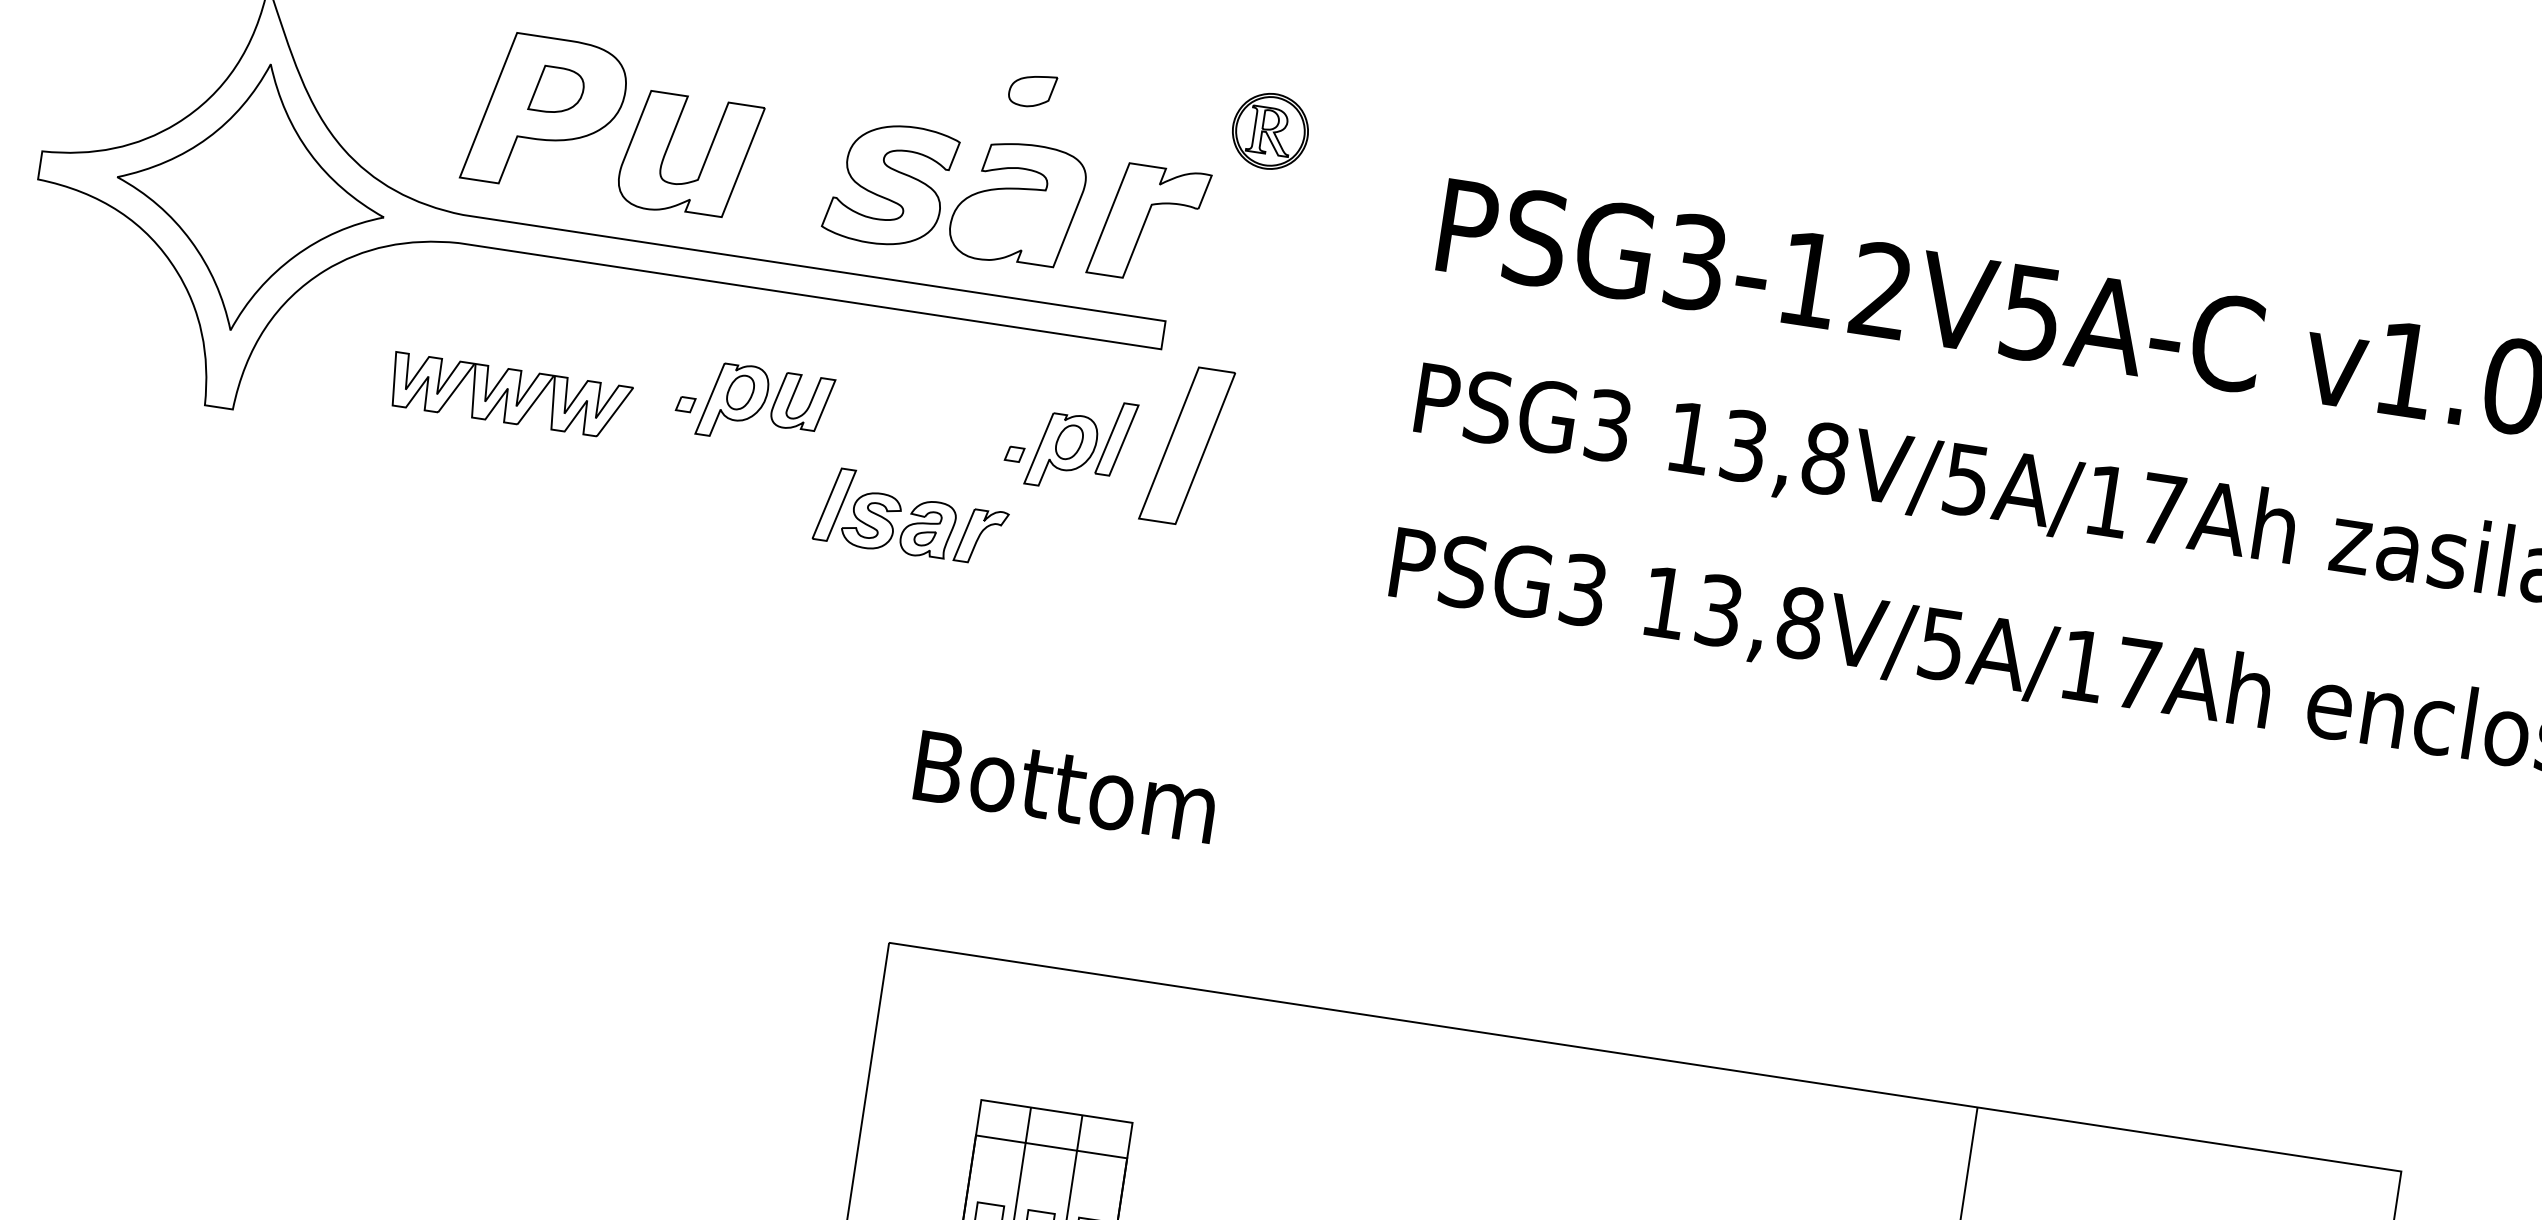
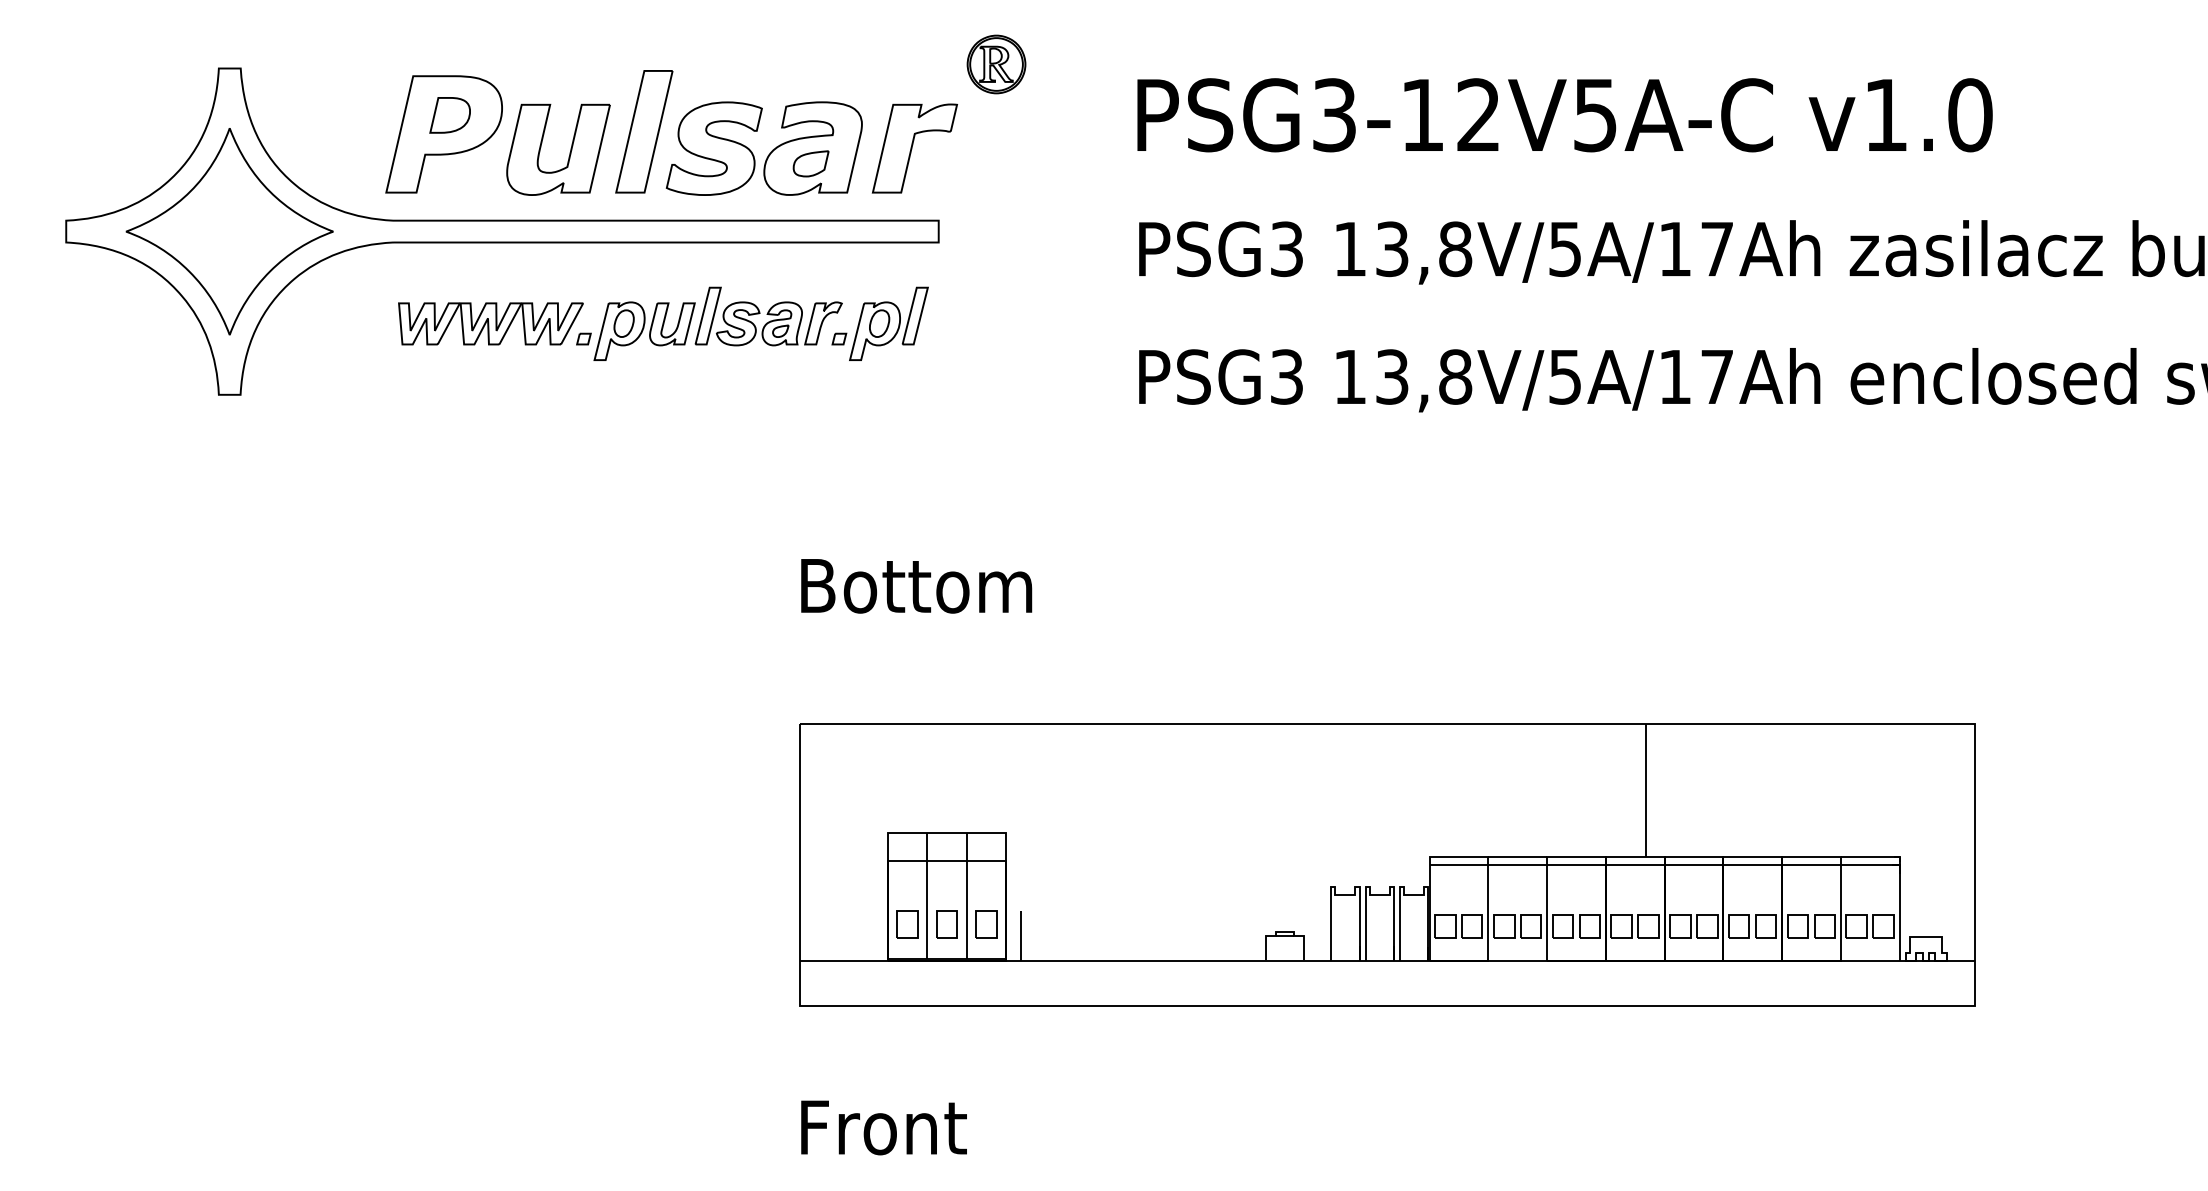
part: (1031, 90) -> (810, 163), moved
part: (510, 395) -> (490, 323), moved
part: (1187, 445) -> (644, 131), moved
part: (911, 517) -> (768, 316), moved

